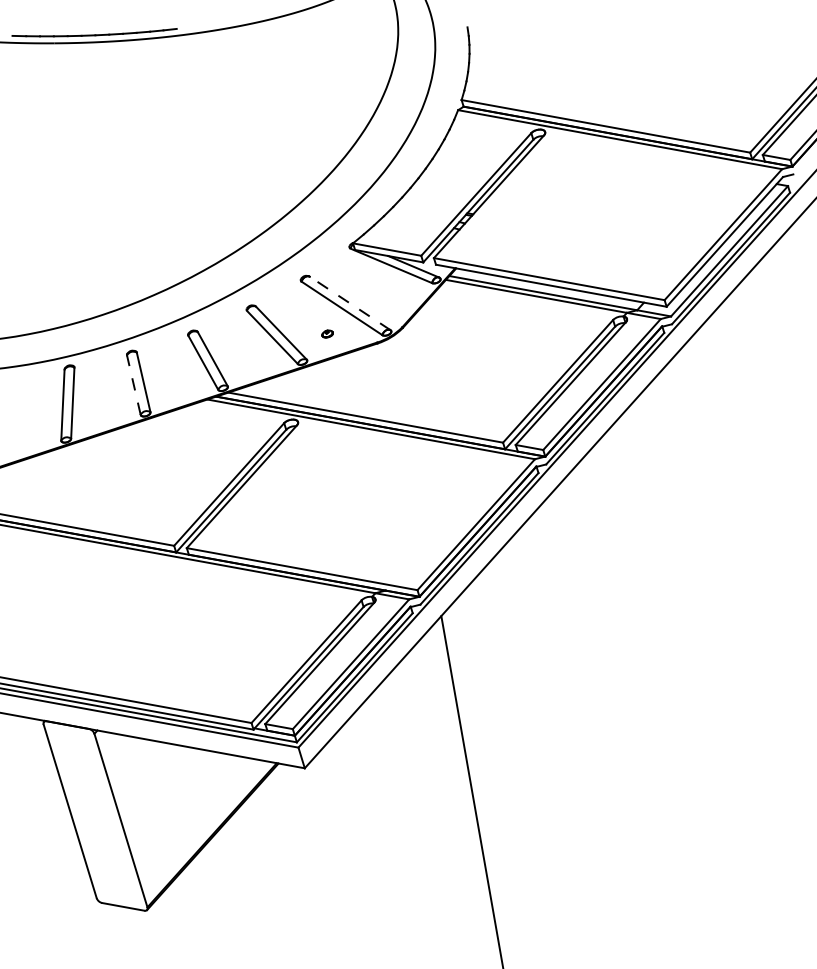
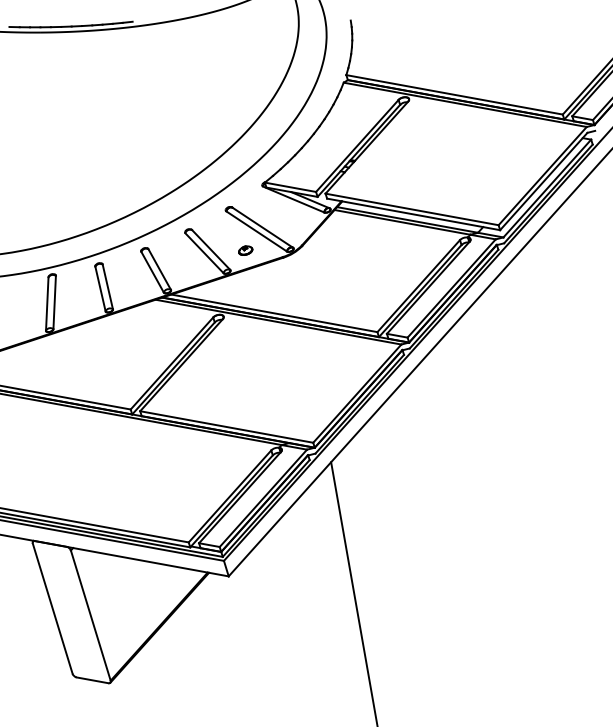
line: (349, 303) -> (262, 227), dashed -> solid
part: (327, 333) -> (245, 250), size x1.67
line: (133, 384) -> (100, 288), dashed -> solid

